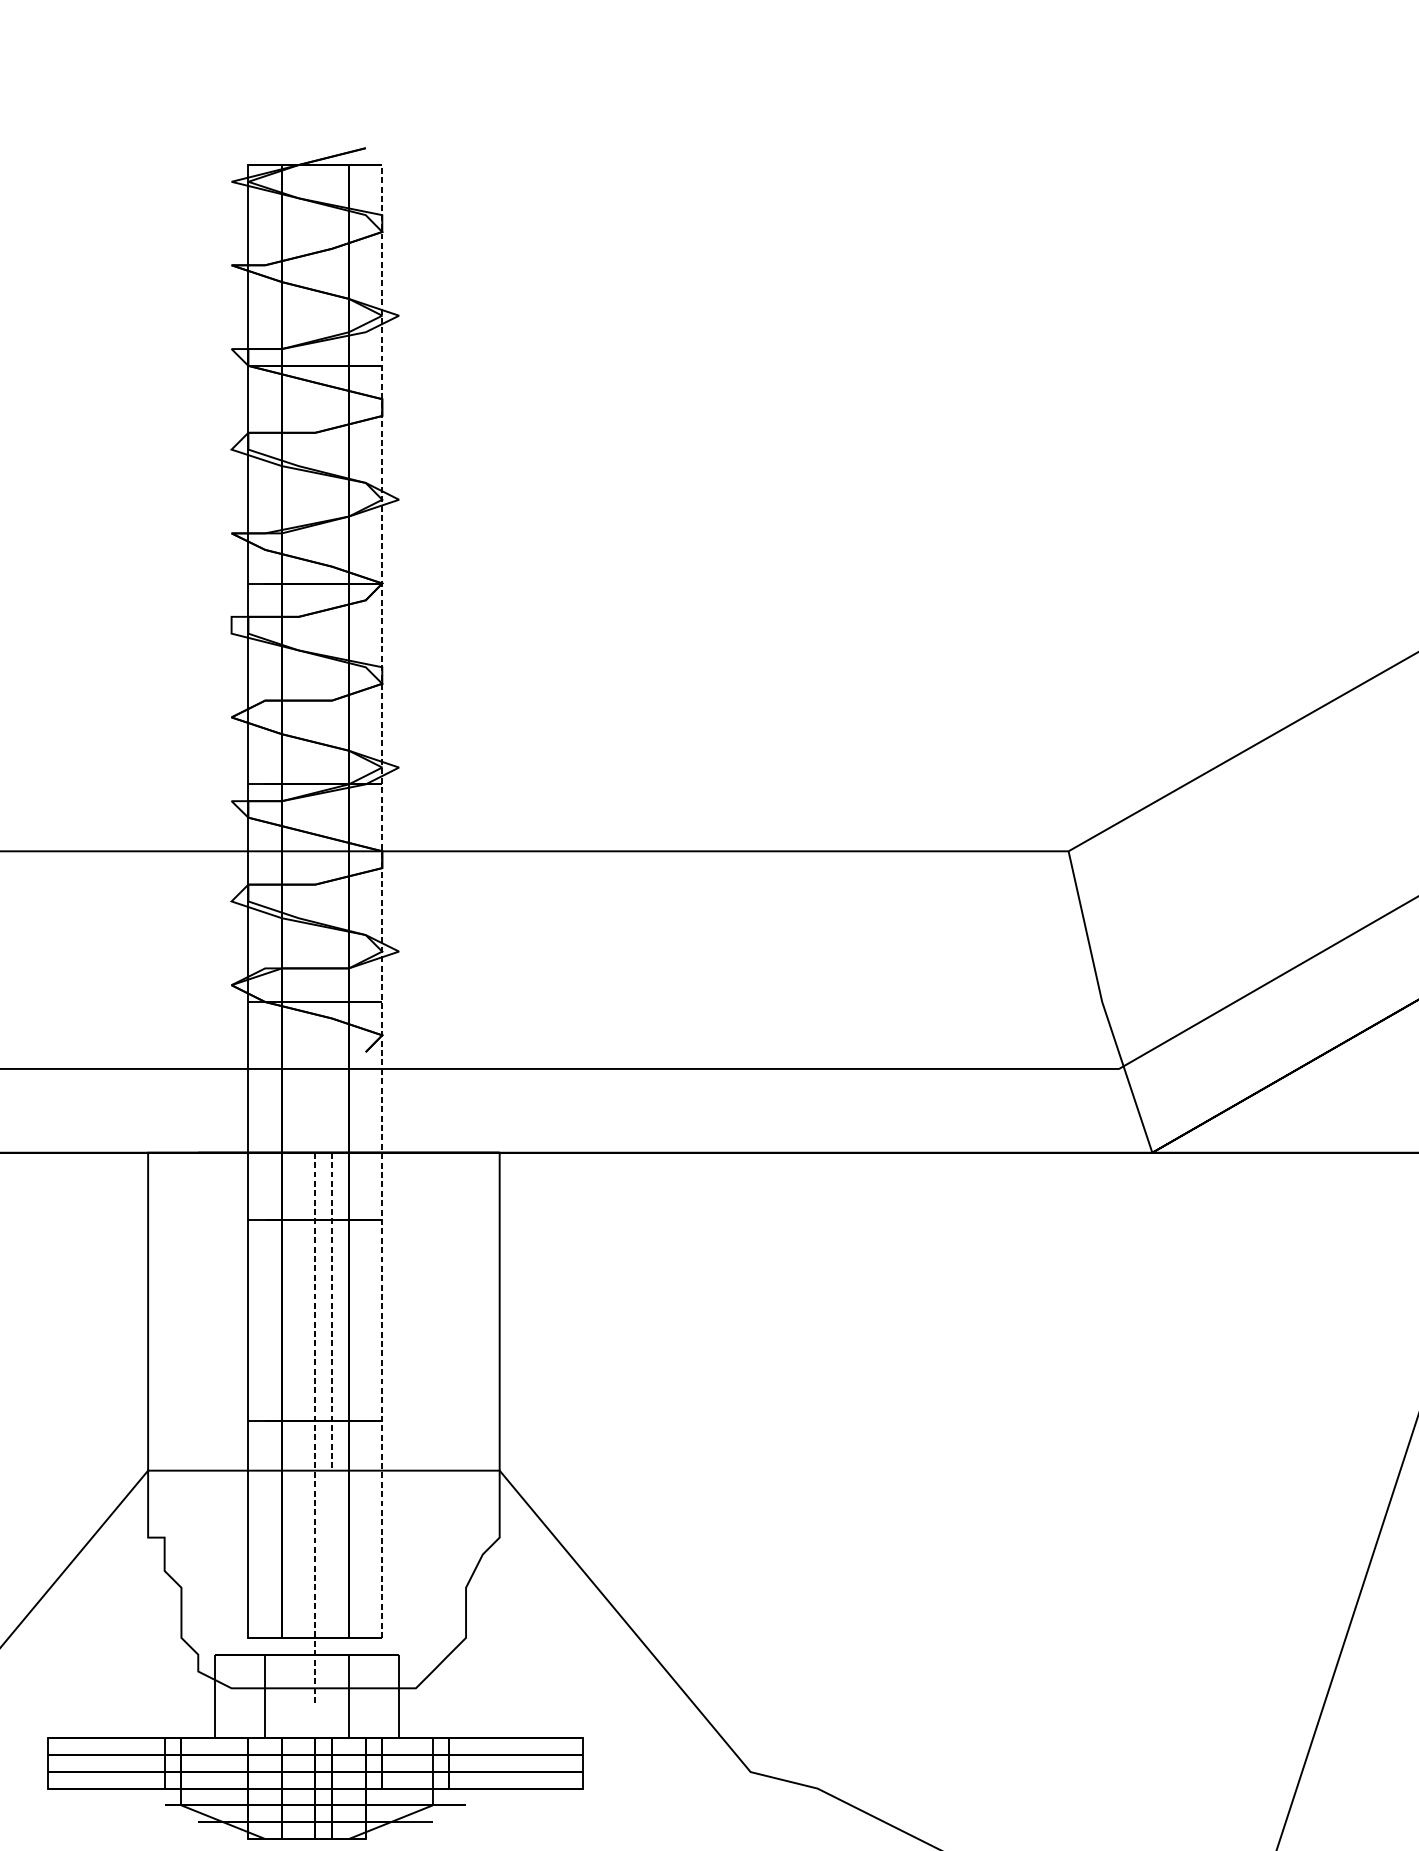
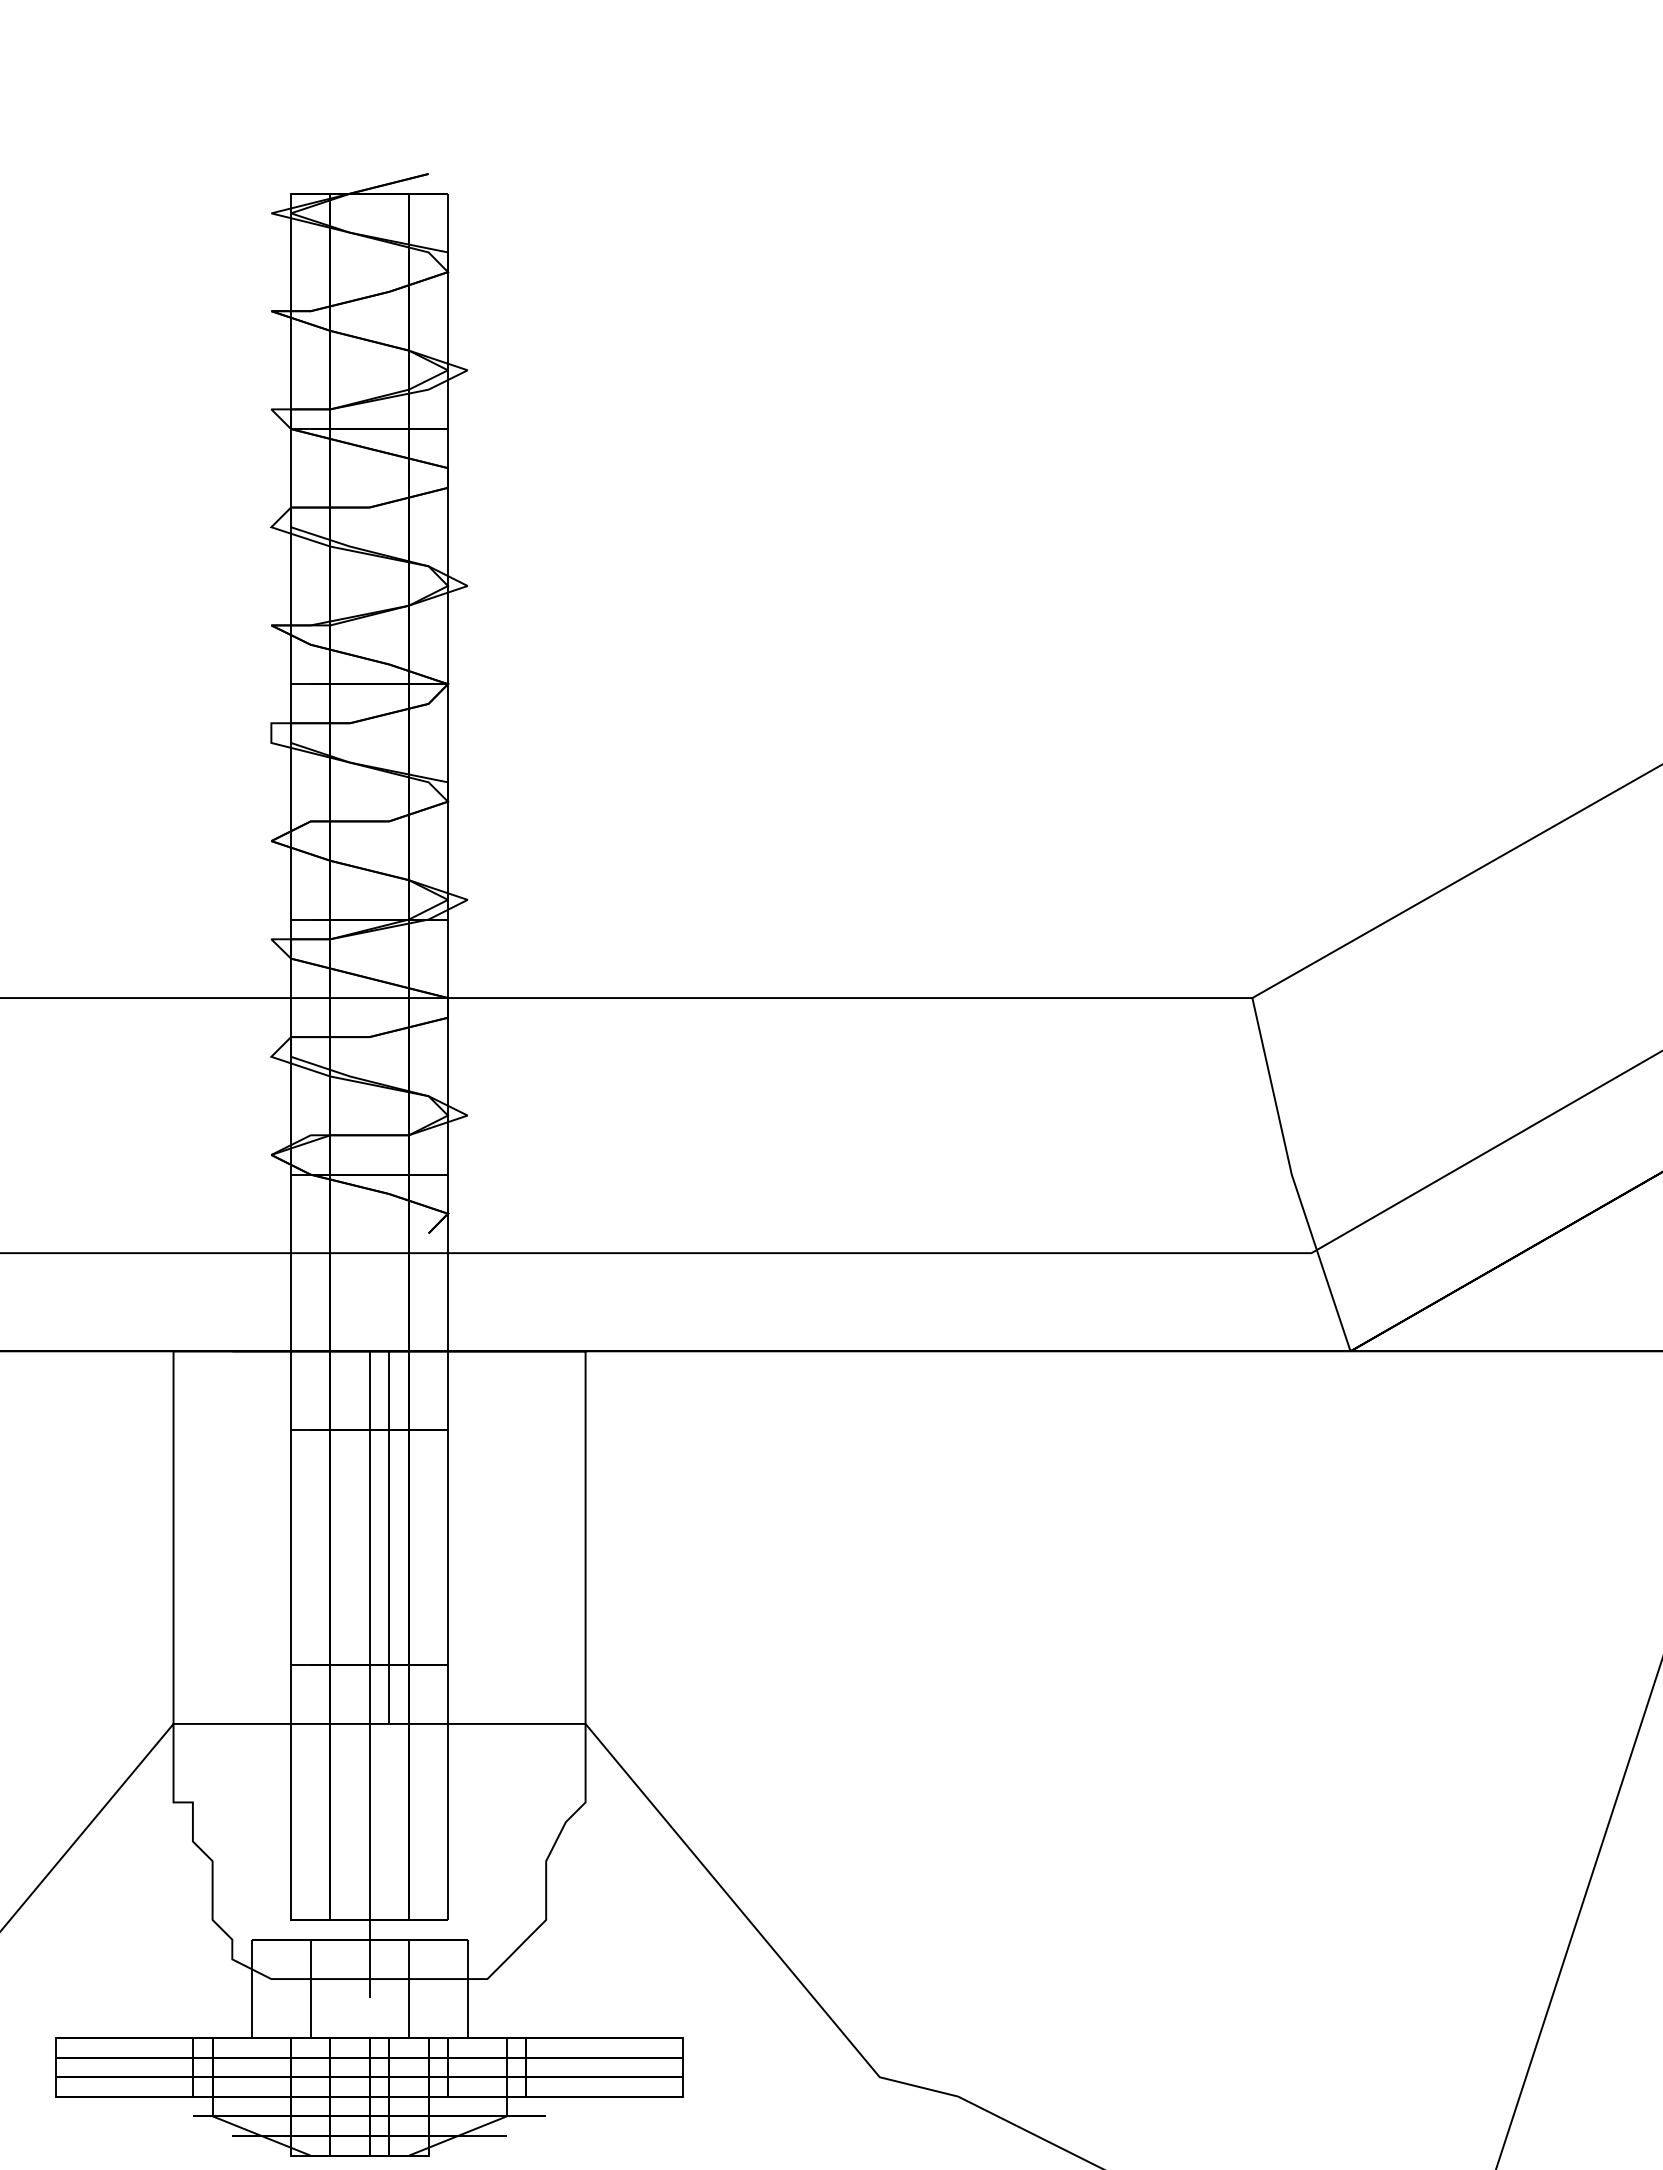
line: (382, 901) -> (448, 1056), dashed -> solid
line: (332, 1312) -> (389, 1538), dashed -> solid
line: (315, 1428) -> (369, 1674), dashed -> solid

